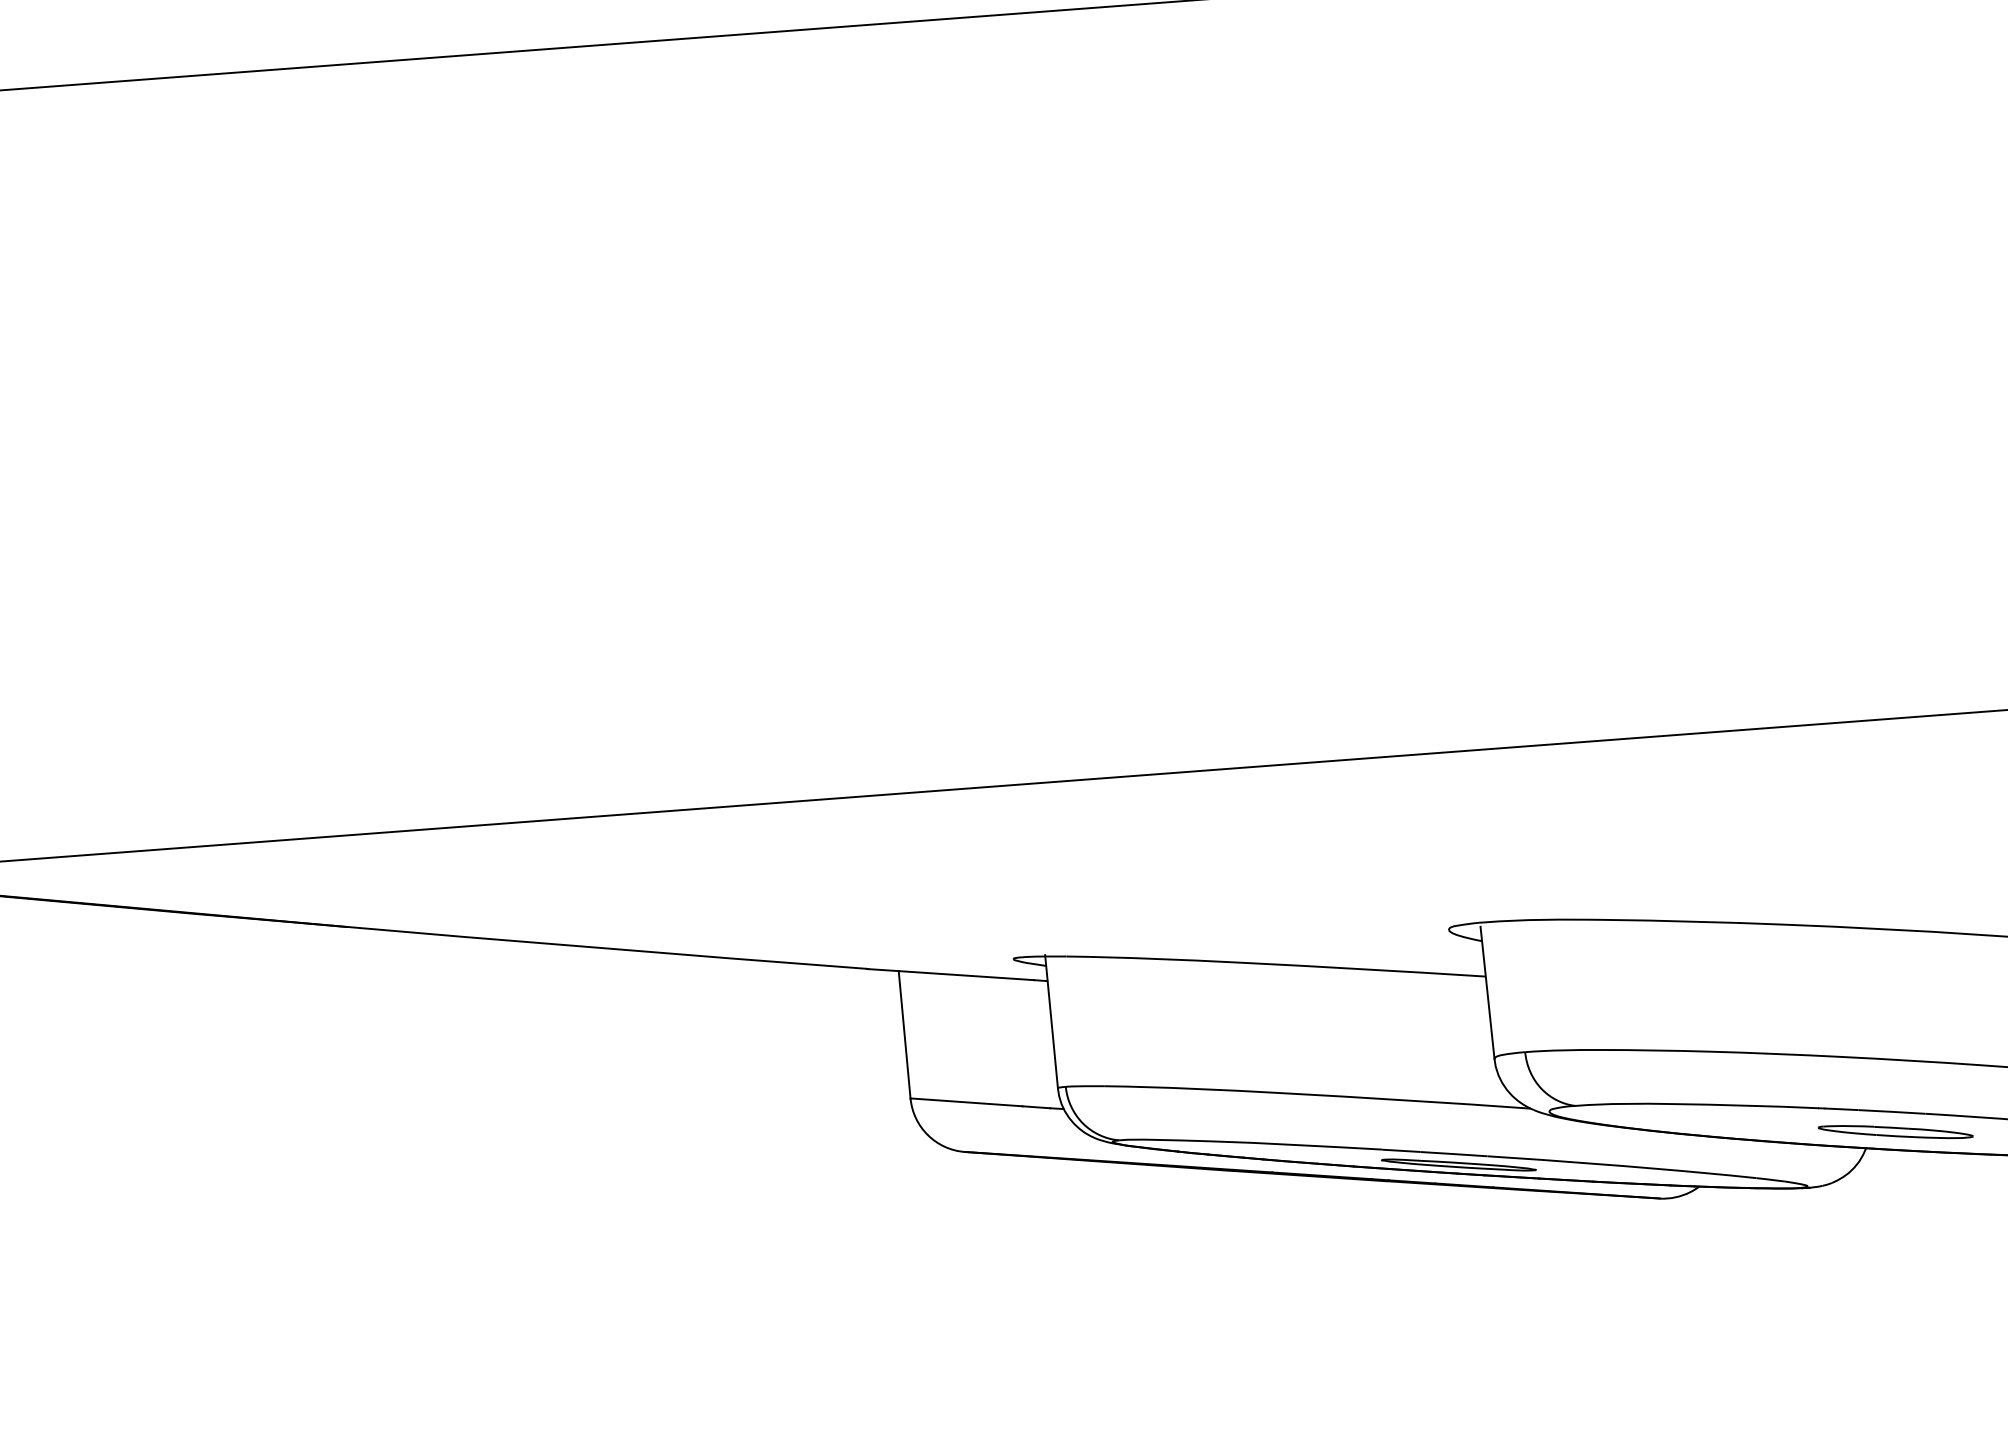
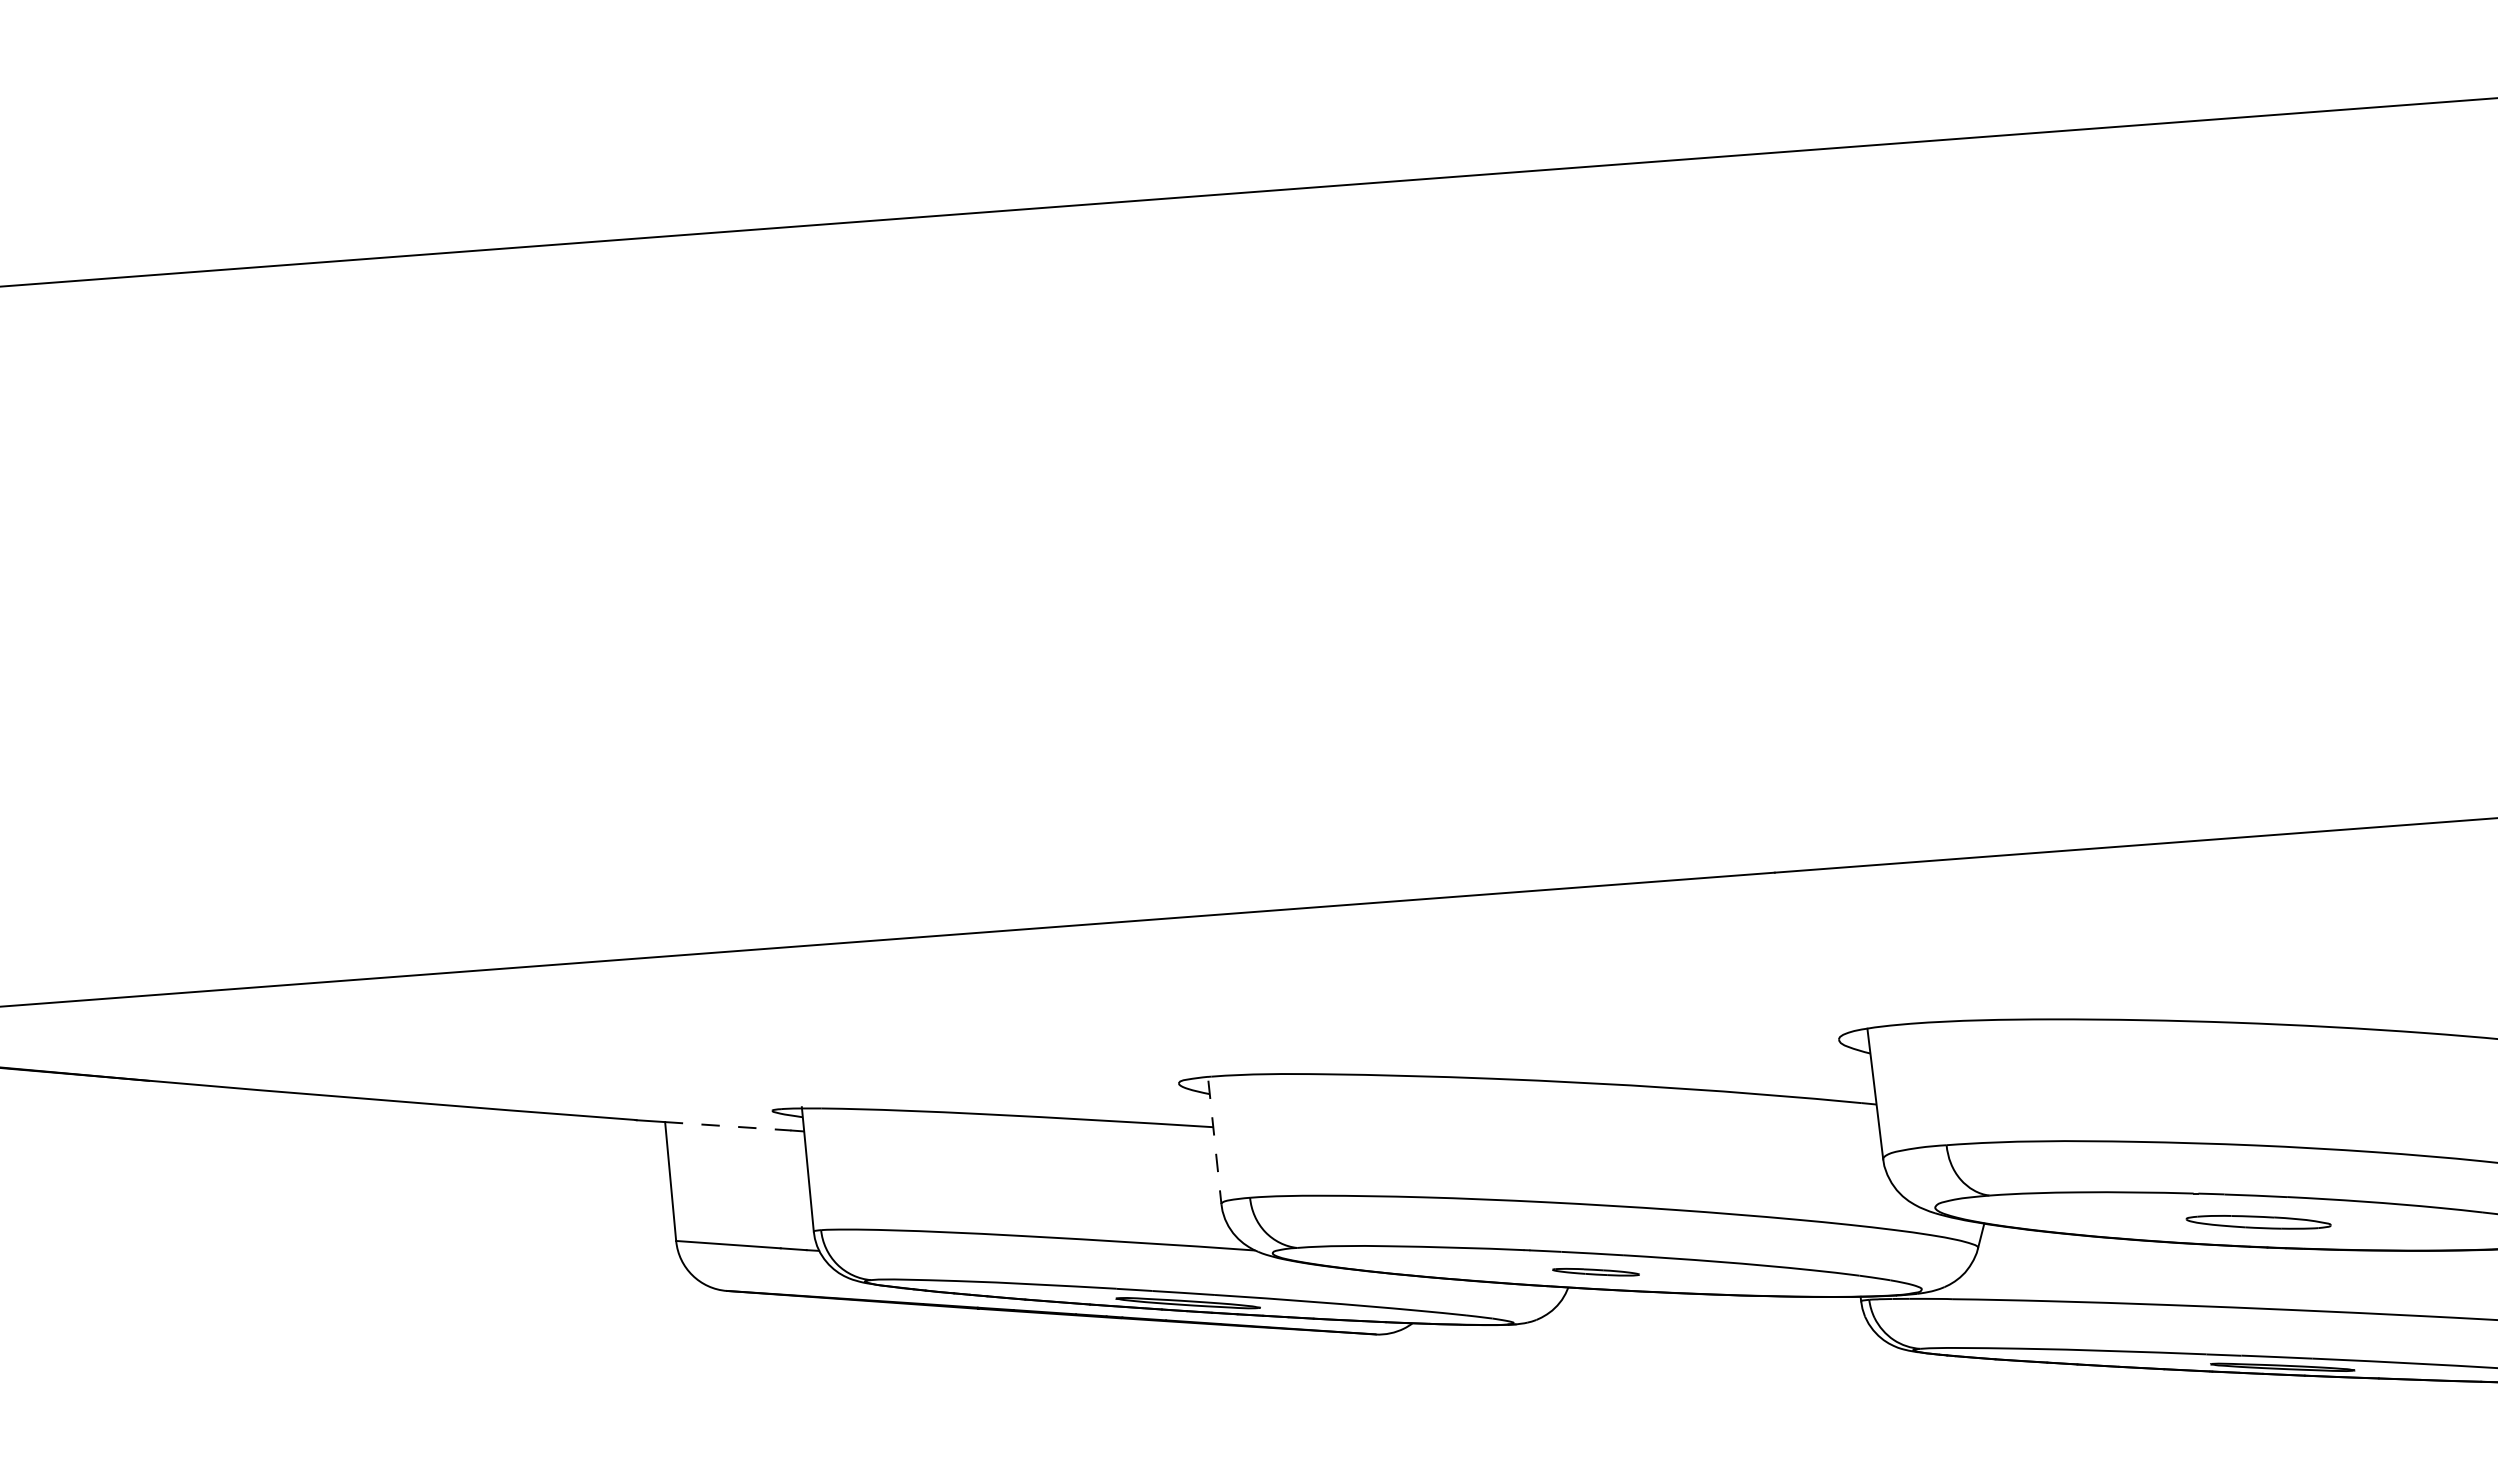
line: (966, 975) -> (728, 1126), solid -> dashed
line: (1487, 992) -> (1214, 1142), solid -> dashed
part: (1895, 1131) -> (1595, 1271), size x0.6

